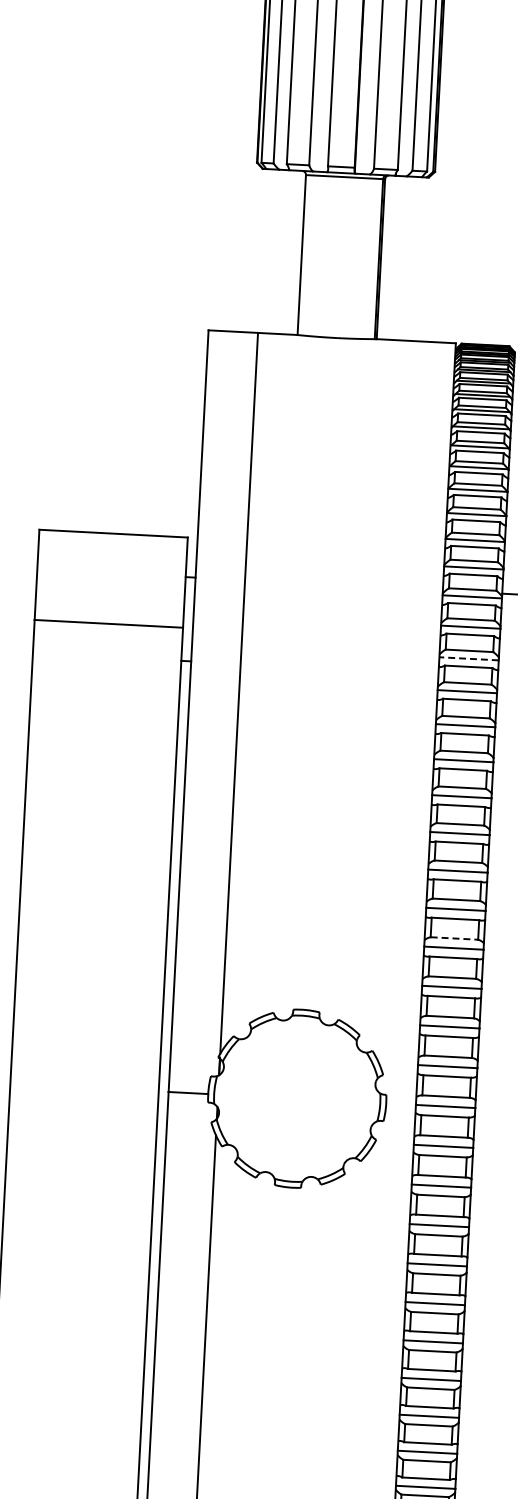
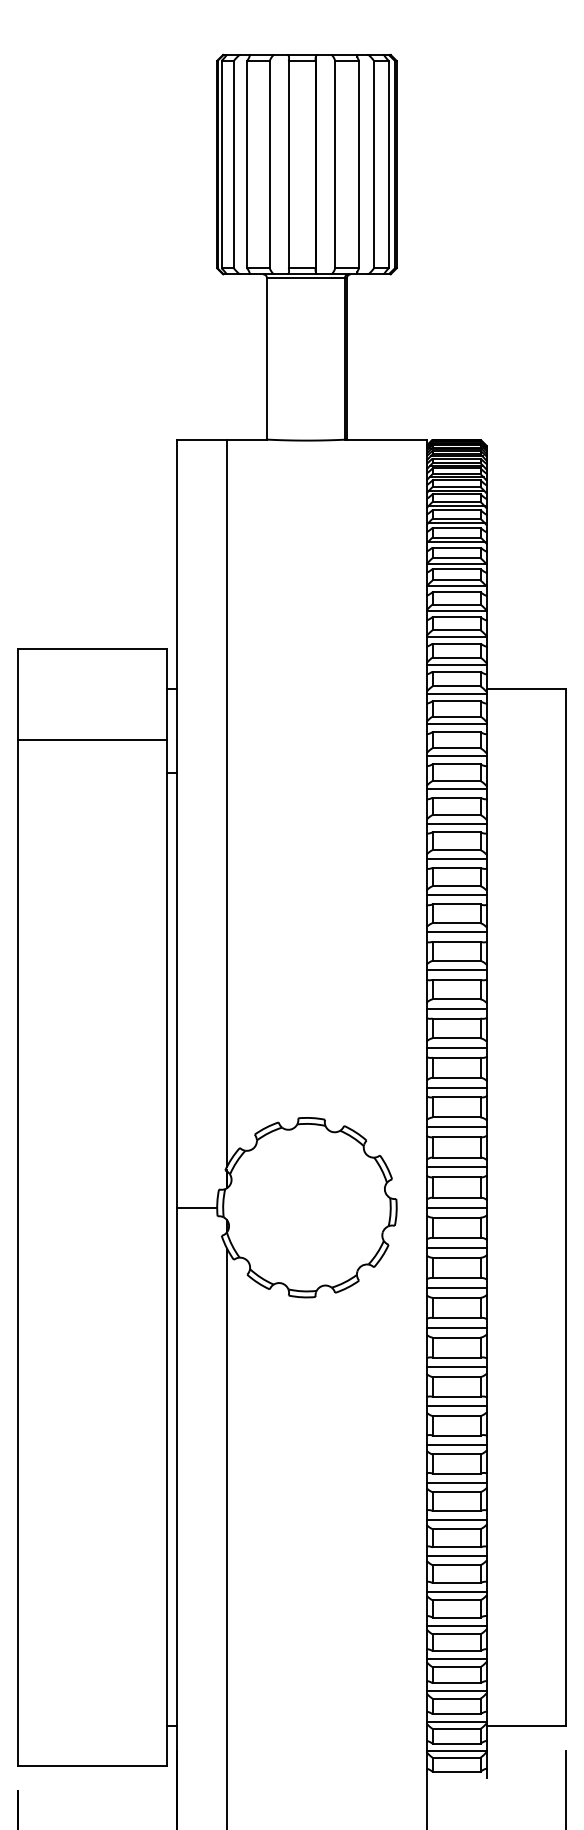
line: (468, 659) -> (456, 756), dashed -> solid
line: (454, 938) -> (456, 1038), dashed -> solid

